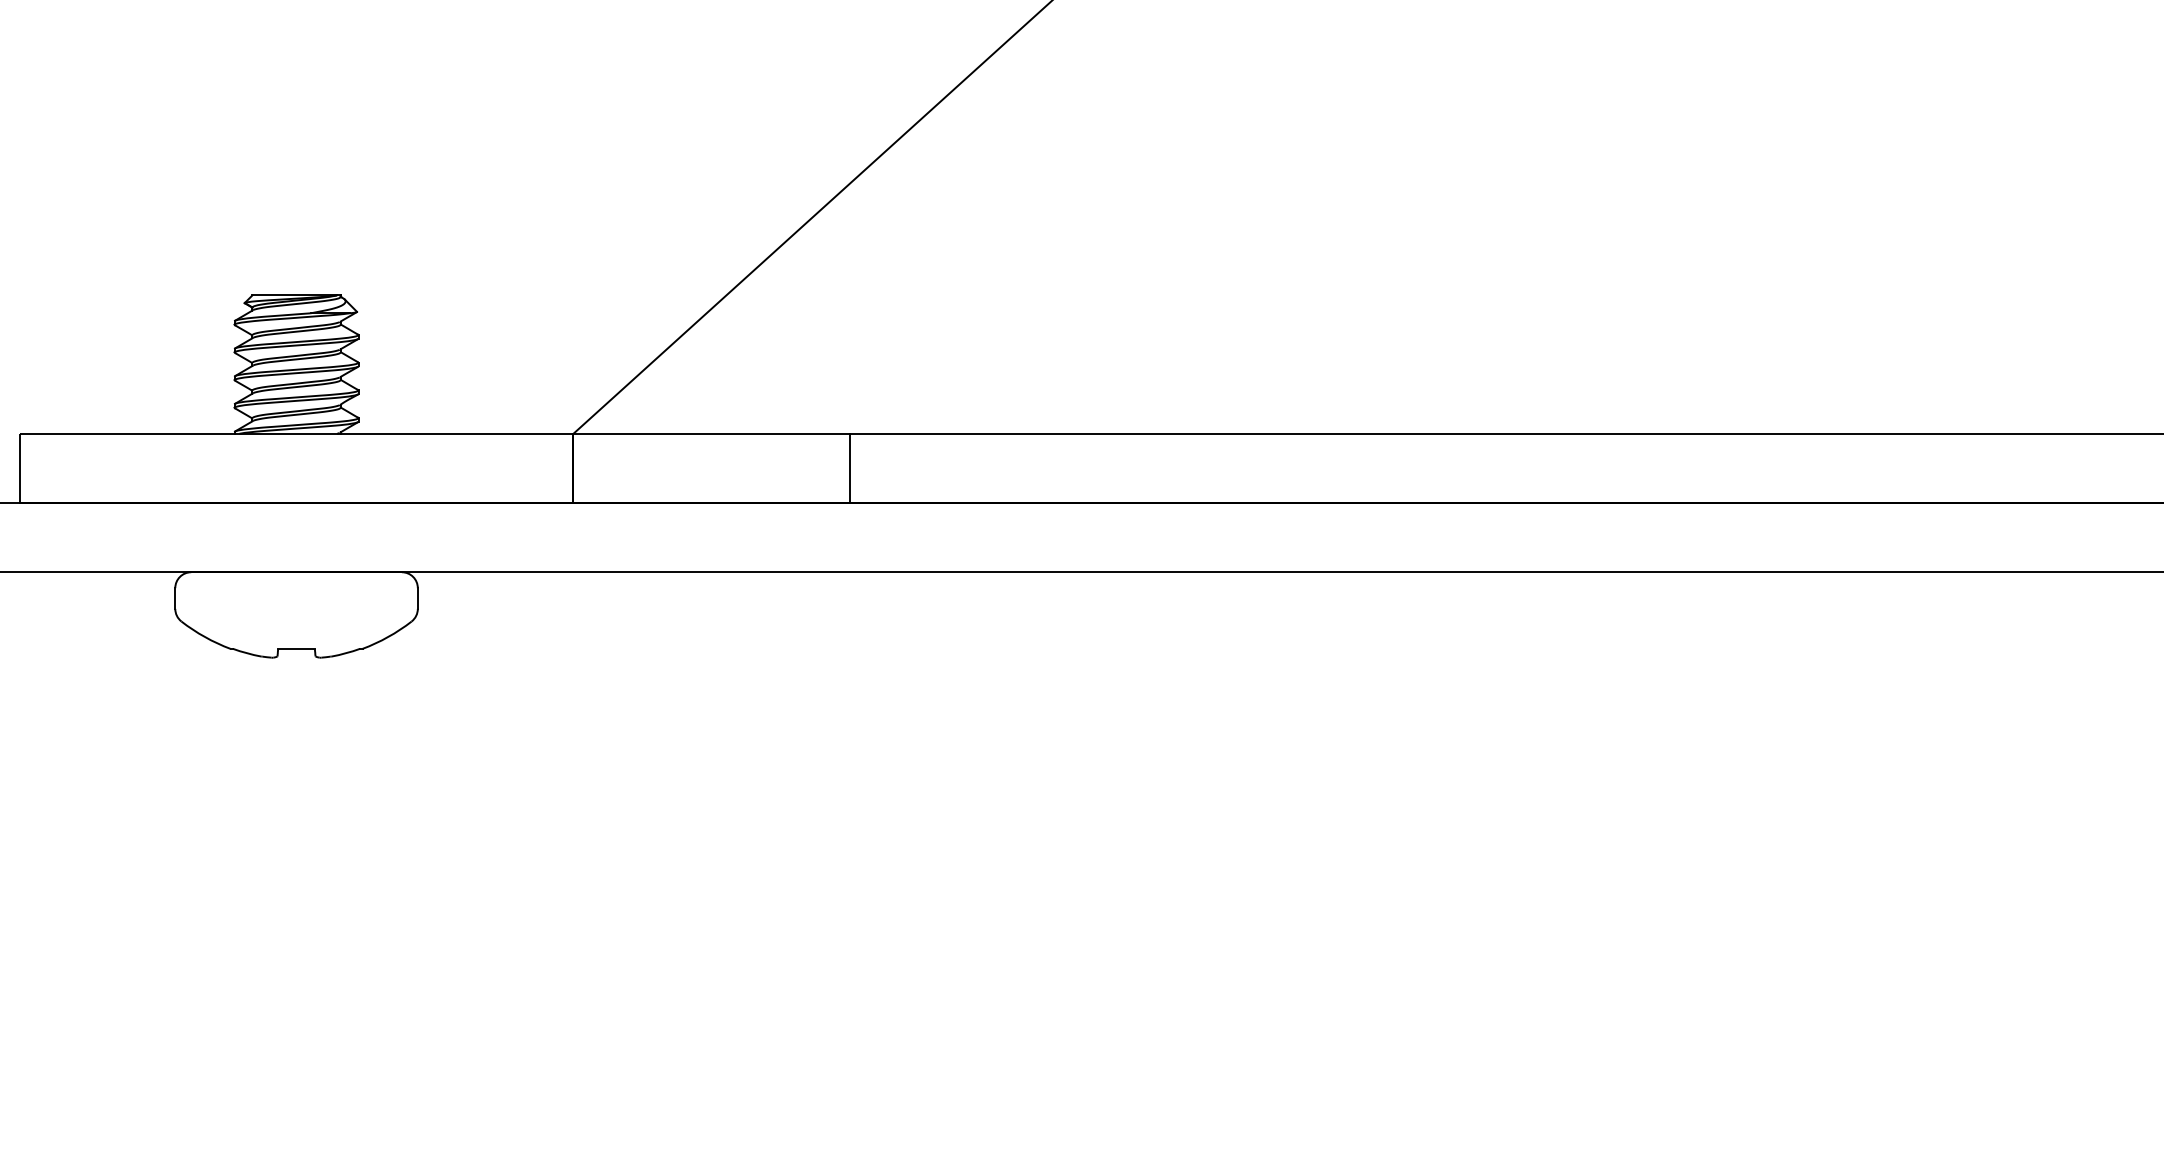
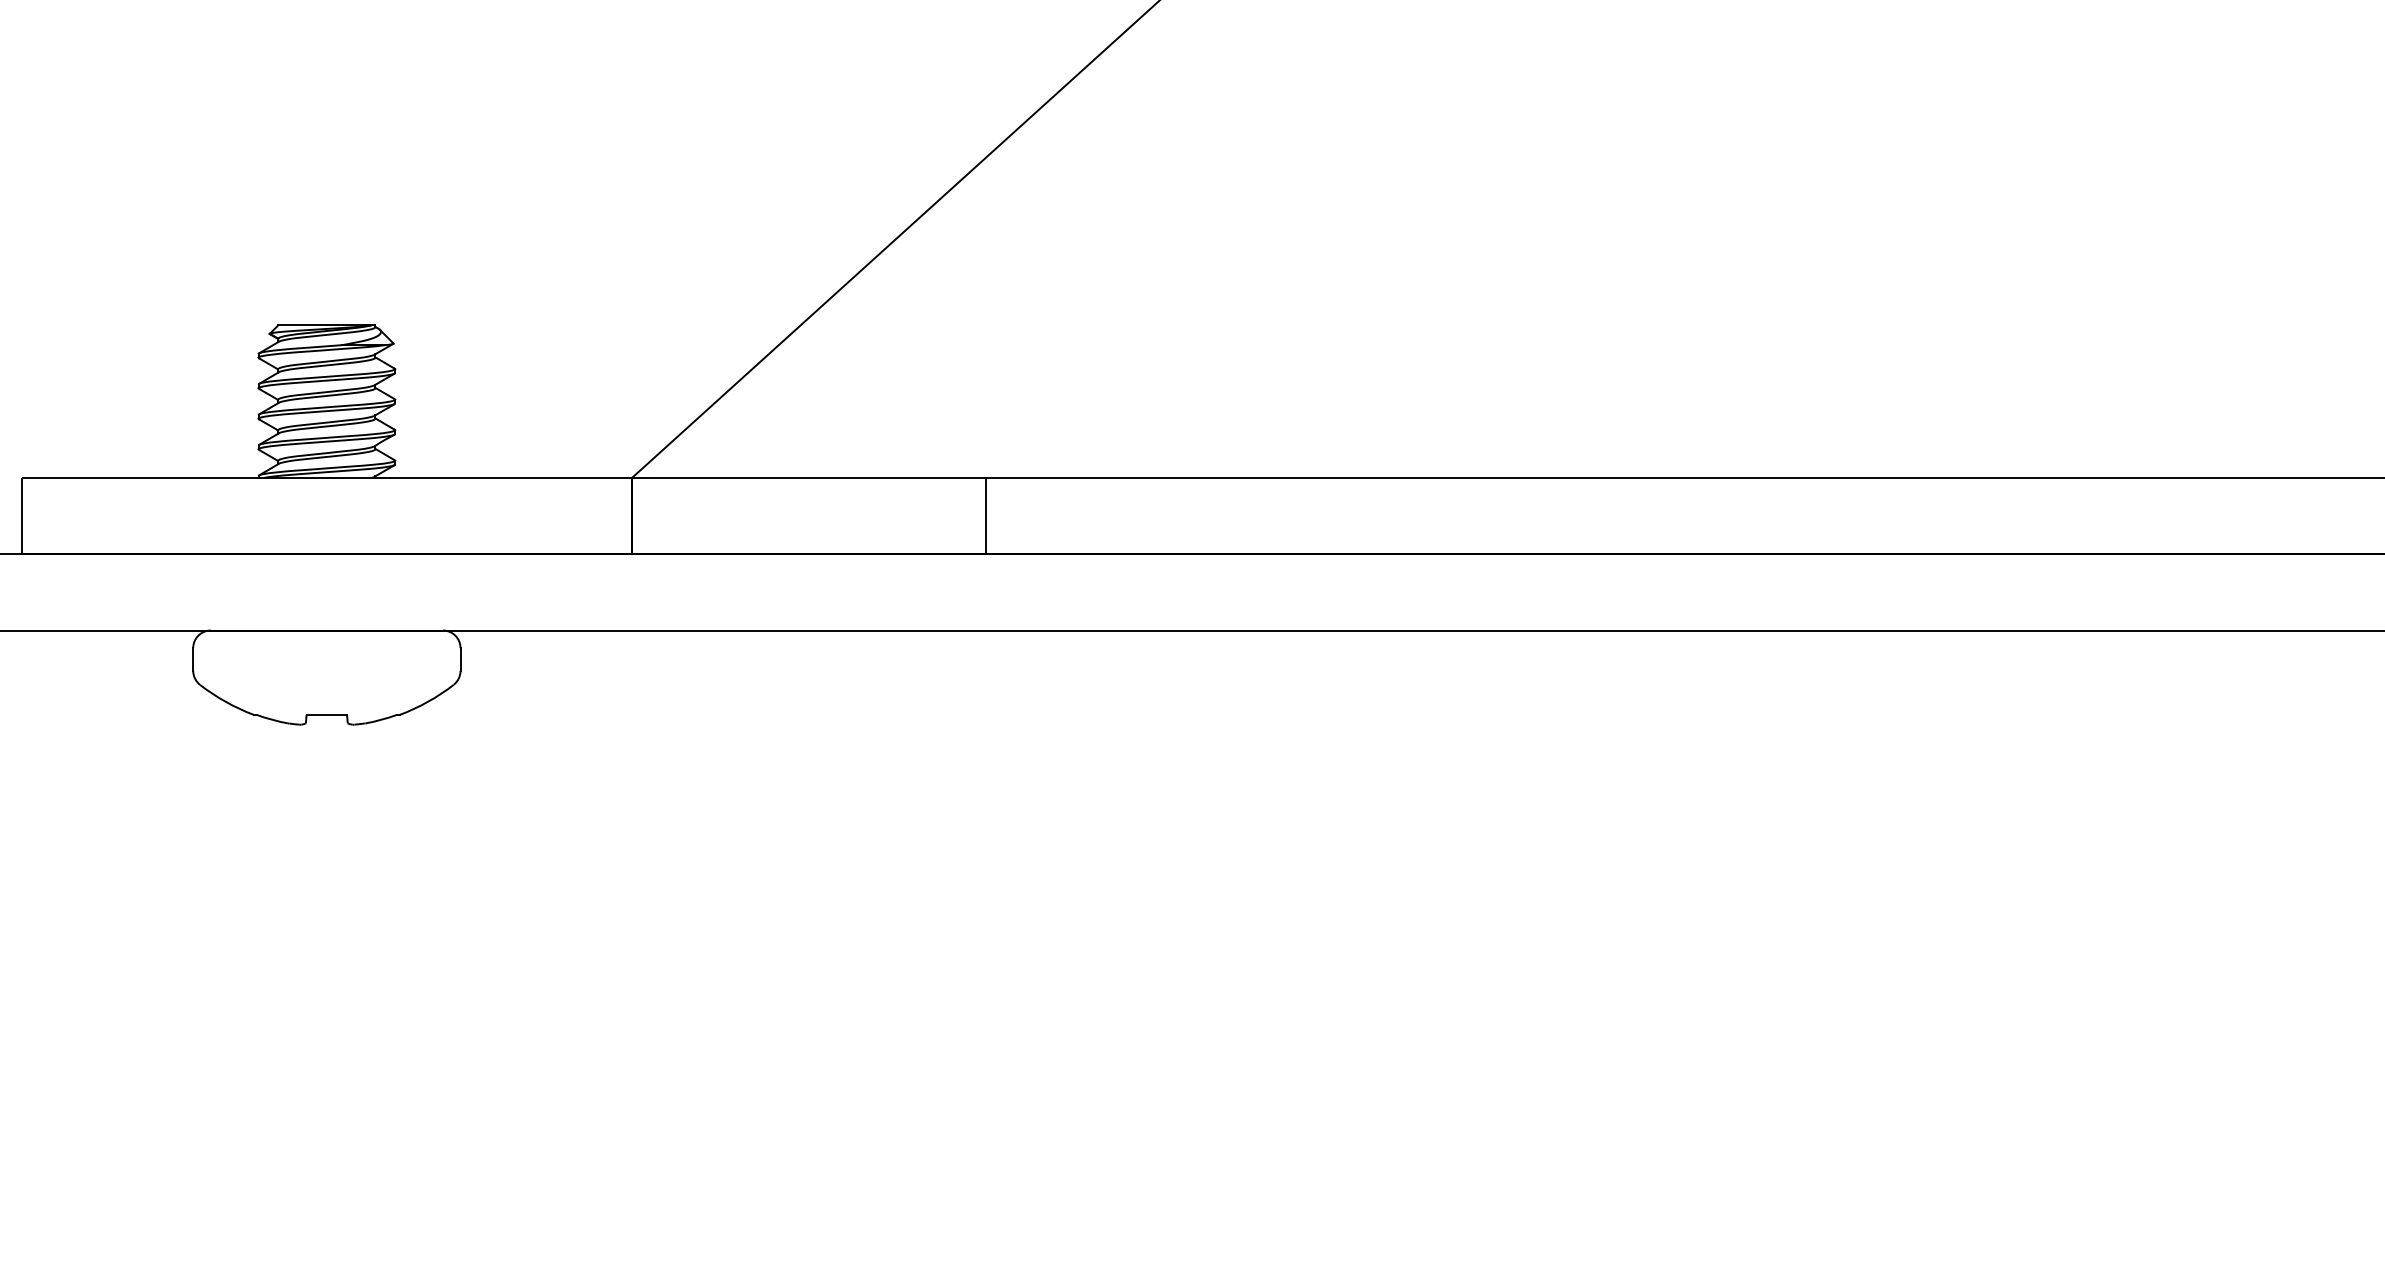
line: (850, 468) -> (985, 516), moved

